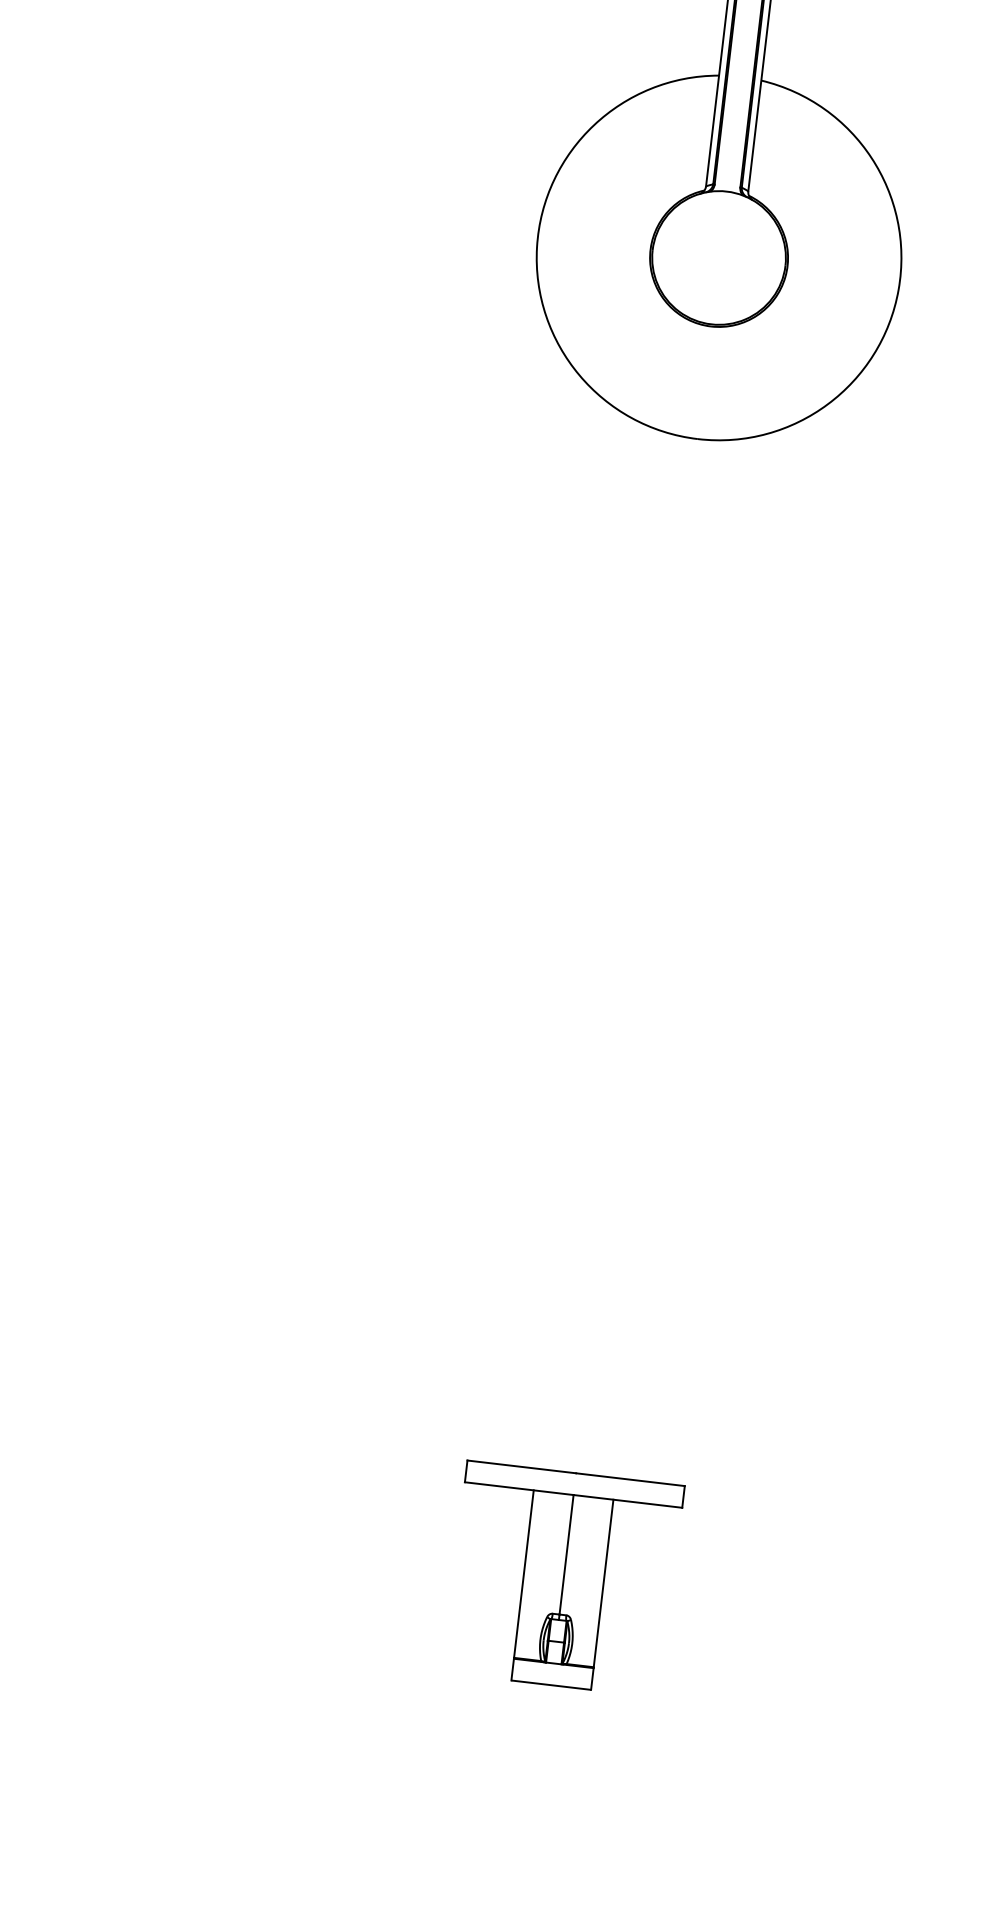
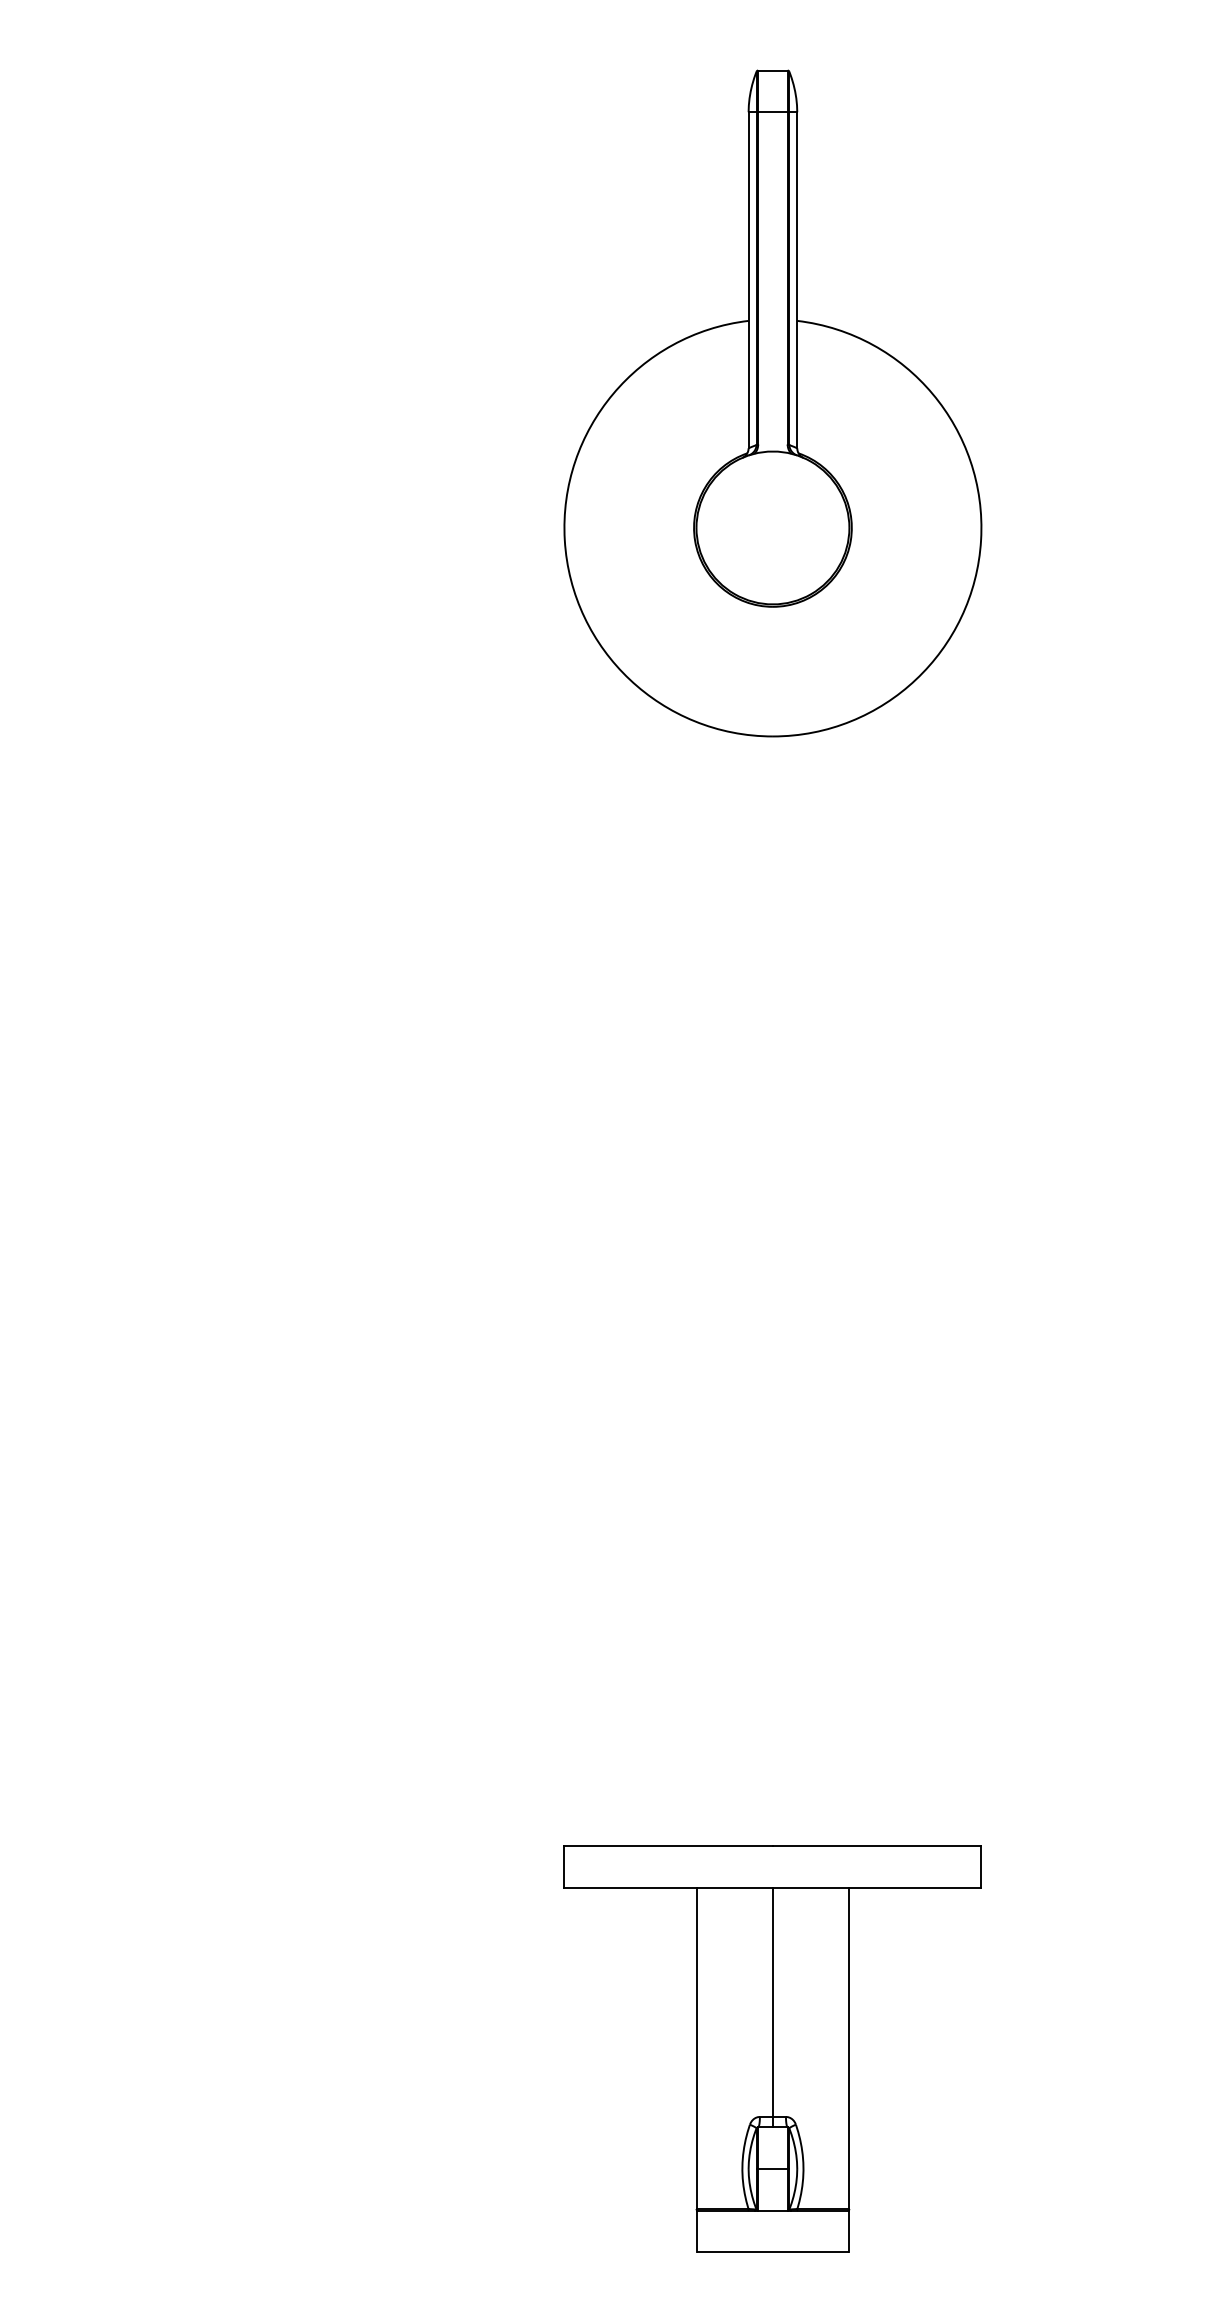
part: (563, 1578) -> (772, 2048), size x1.67

